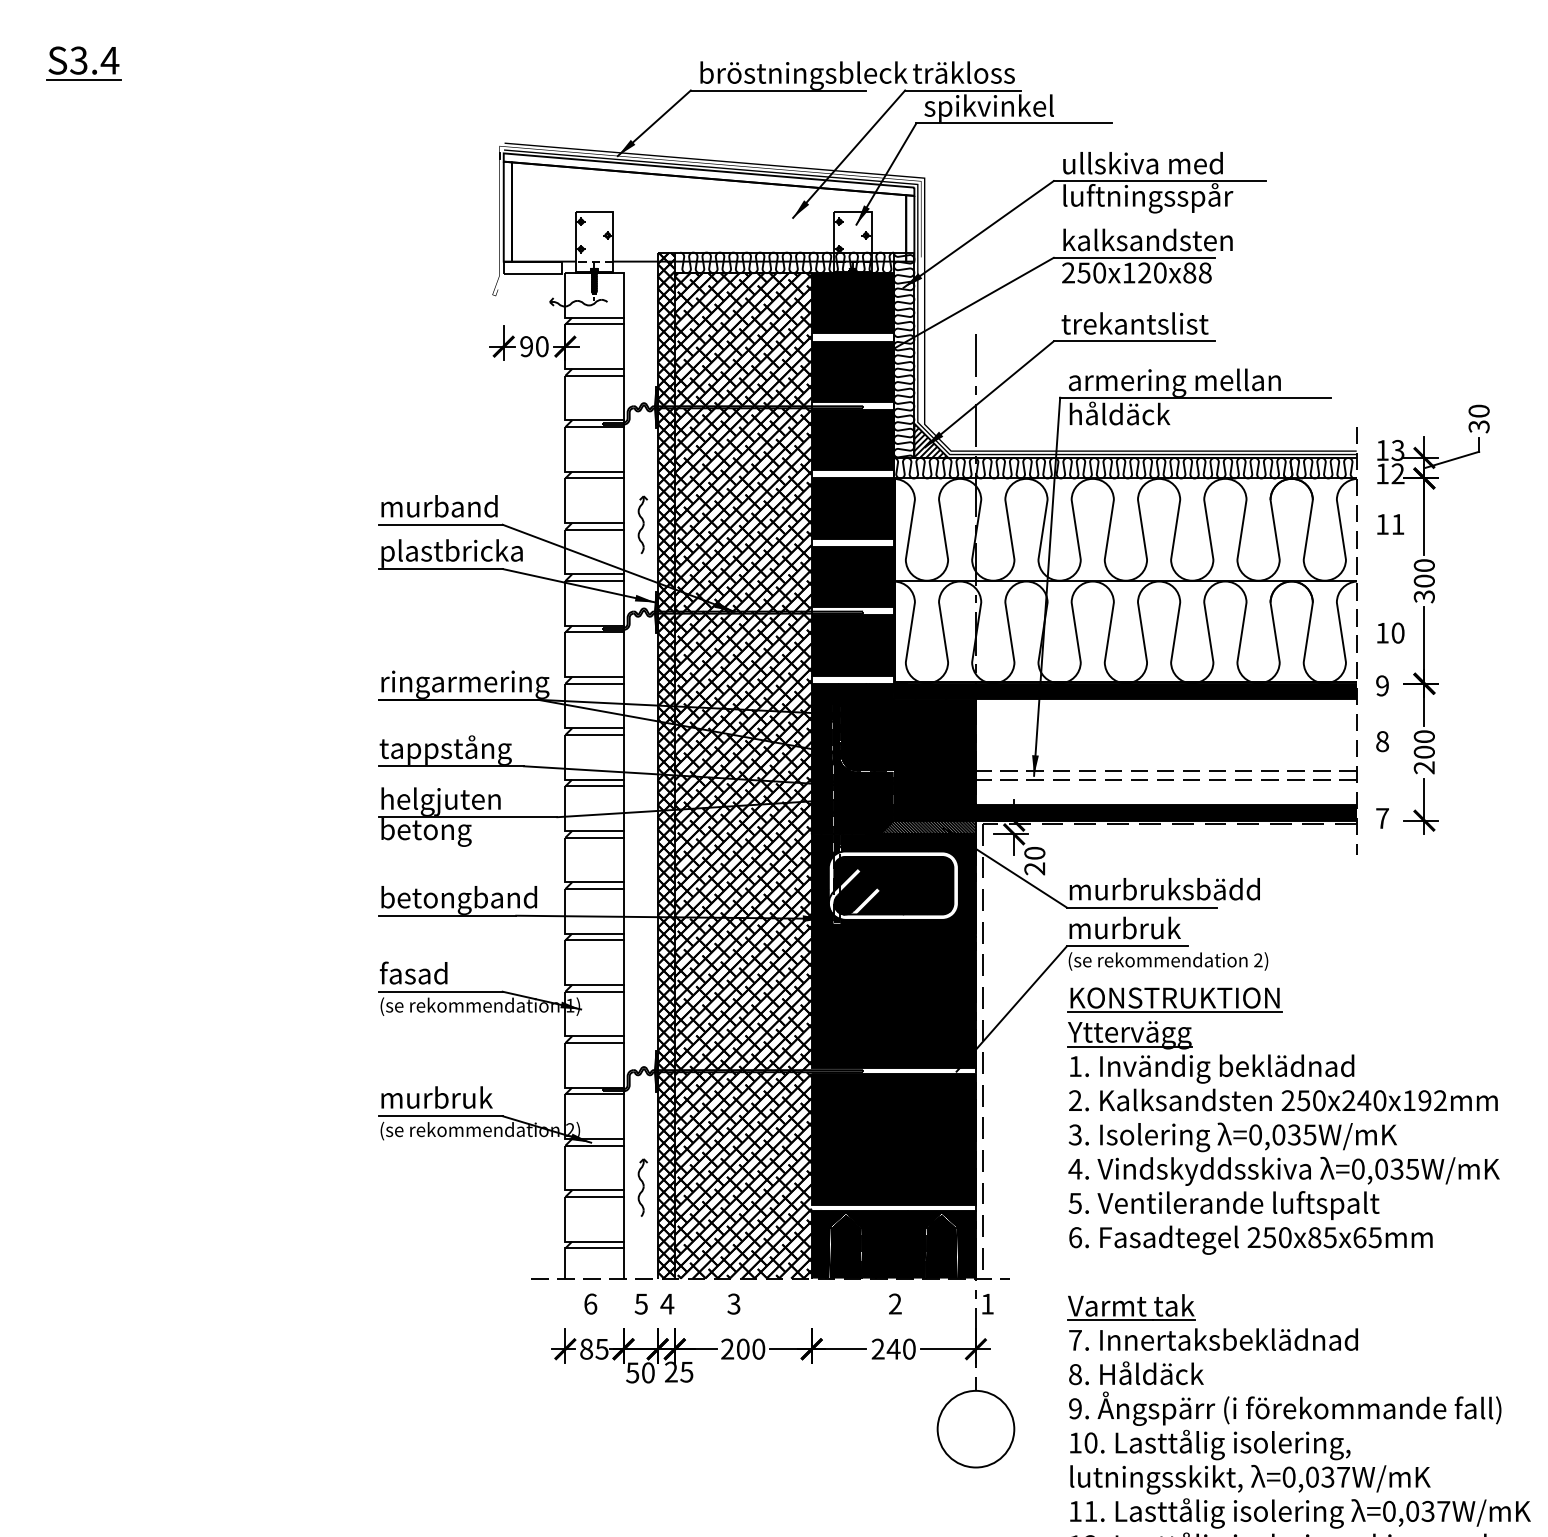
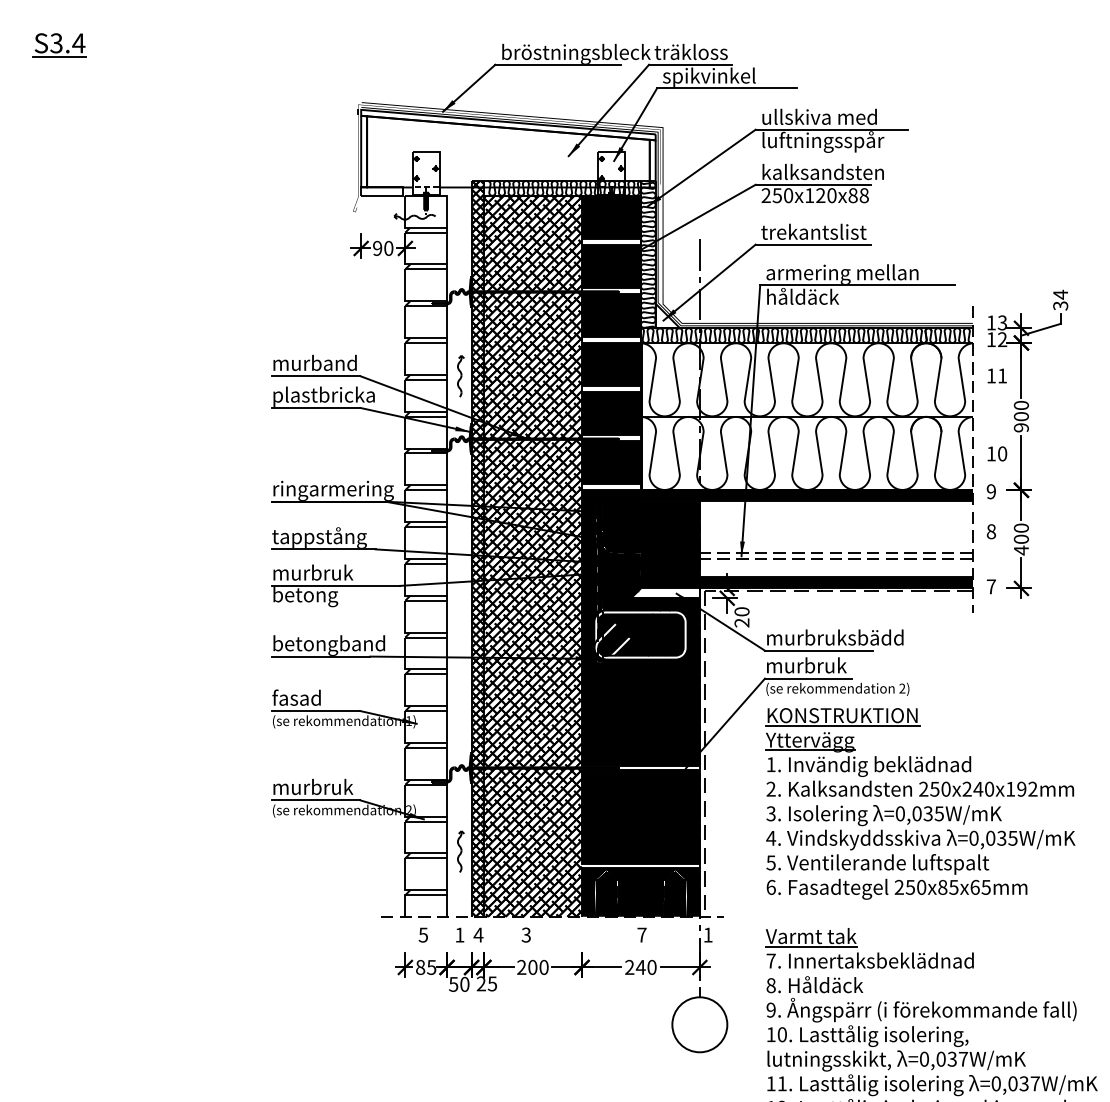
text: (1478, 410) -> (1060, 294), 30 -> 34
hatch: (929, 441) -> (666, 316), removed
text: (1424, 596) -> (1021, 427), 300 -> 900
text: (1423, 767) -> (1020, 550), 200 -> 400
text: (440, 801) -> (315, 574), helgjuten -> murbruk
hatch: (928, 827) -> (665, 593), removed
text: (590, 1303) -> (423, 934), 6 -> 5
text: (640, 1303) -> (459, 934), 5 -> 1
text: (894, 1303) -> (641, 934), 2 -> 7

